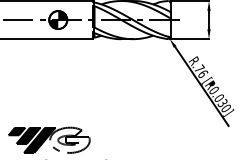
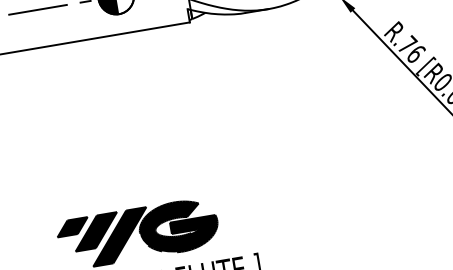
fill: (69, 139) -> (177, 225), added

